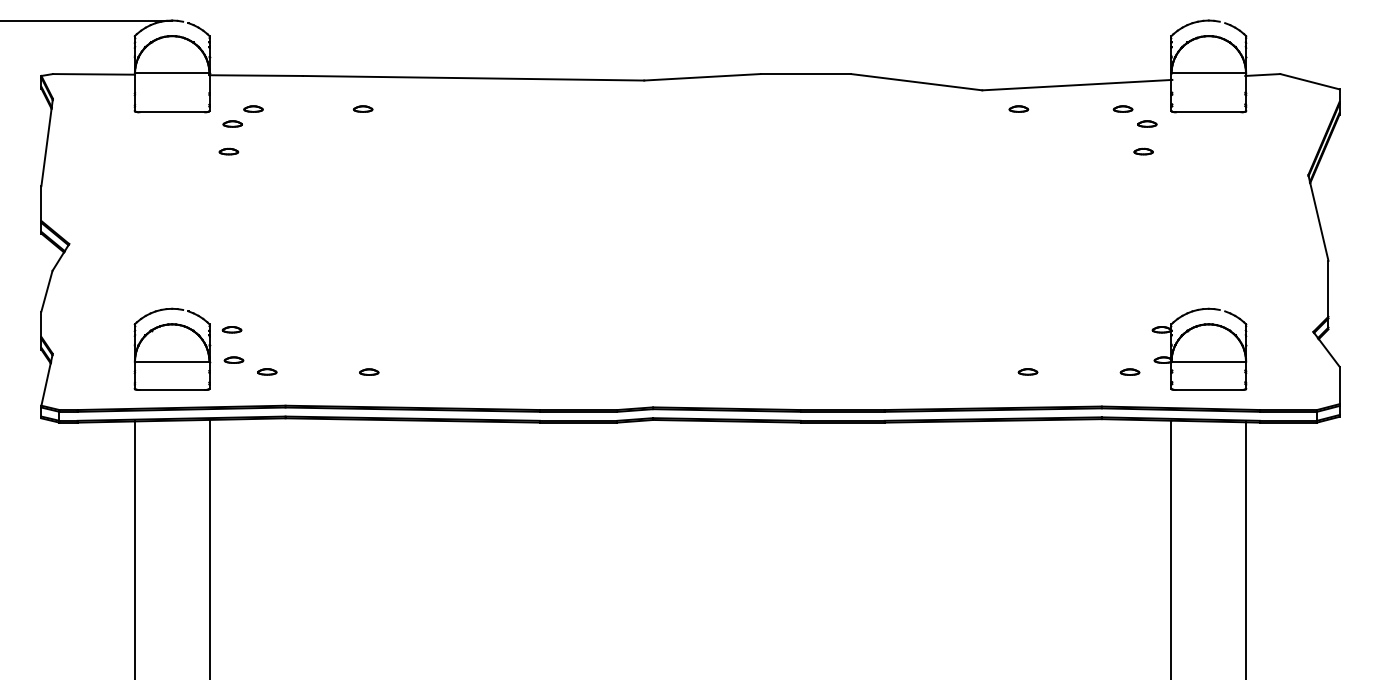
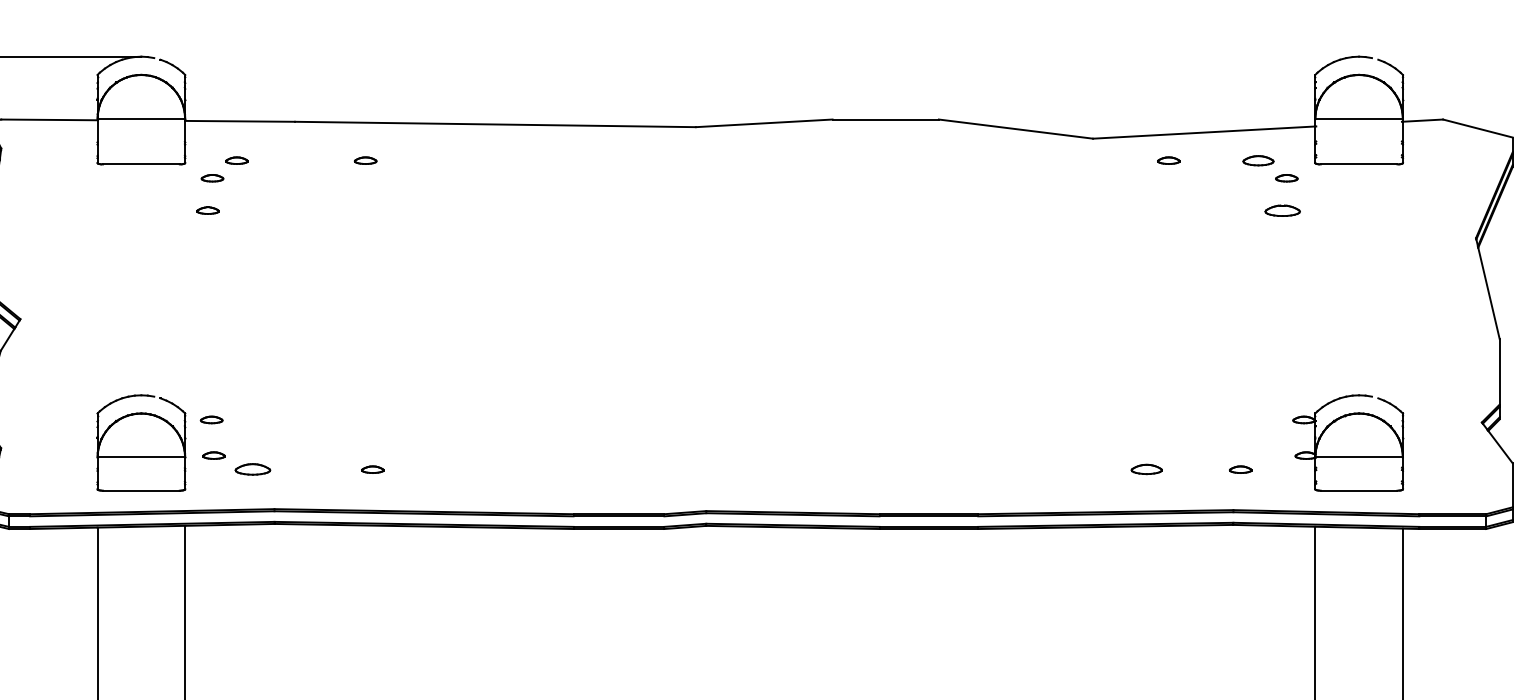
part: (1018, 108) -> (1168, 160), moved
part: (1122, 108) -> (1257, 160), size x1.4
part: (1143, 151) -> (1282, 210), size x1.6
part: (267, 371) -> (253, 468), size x1.6
part: (1027, 371) -> (1146, 468), size x1.4
part: (1129, 371) -> (1240, 468), moved

